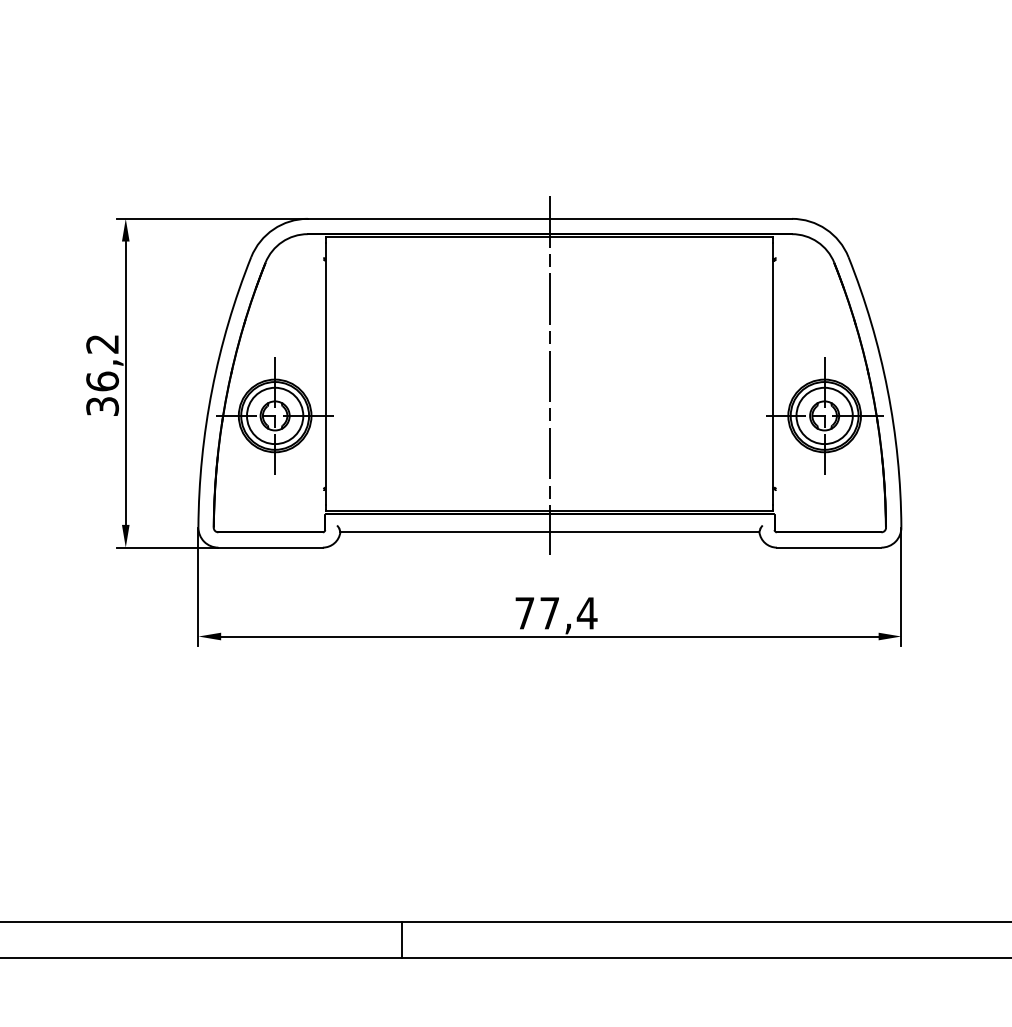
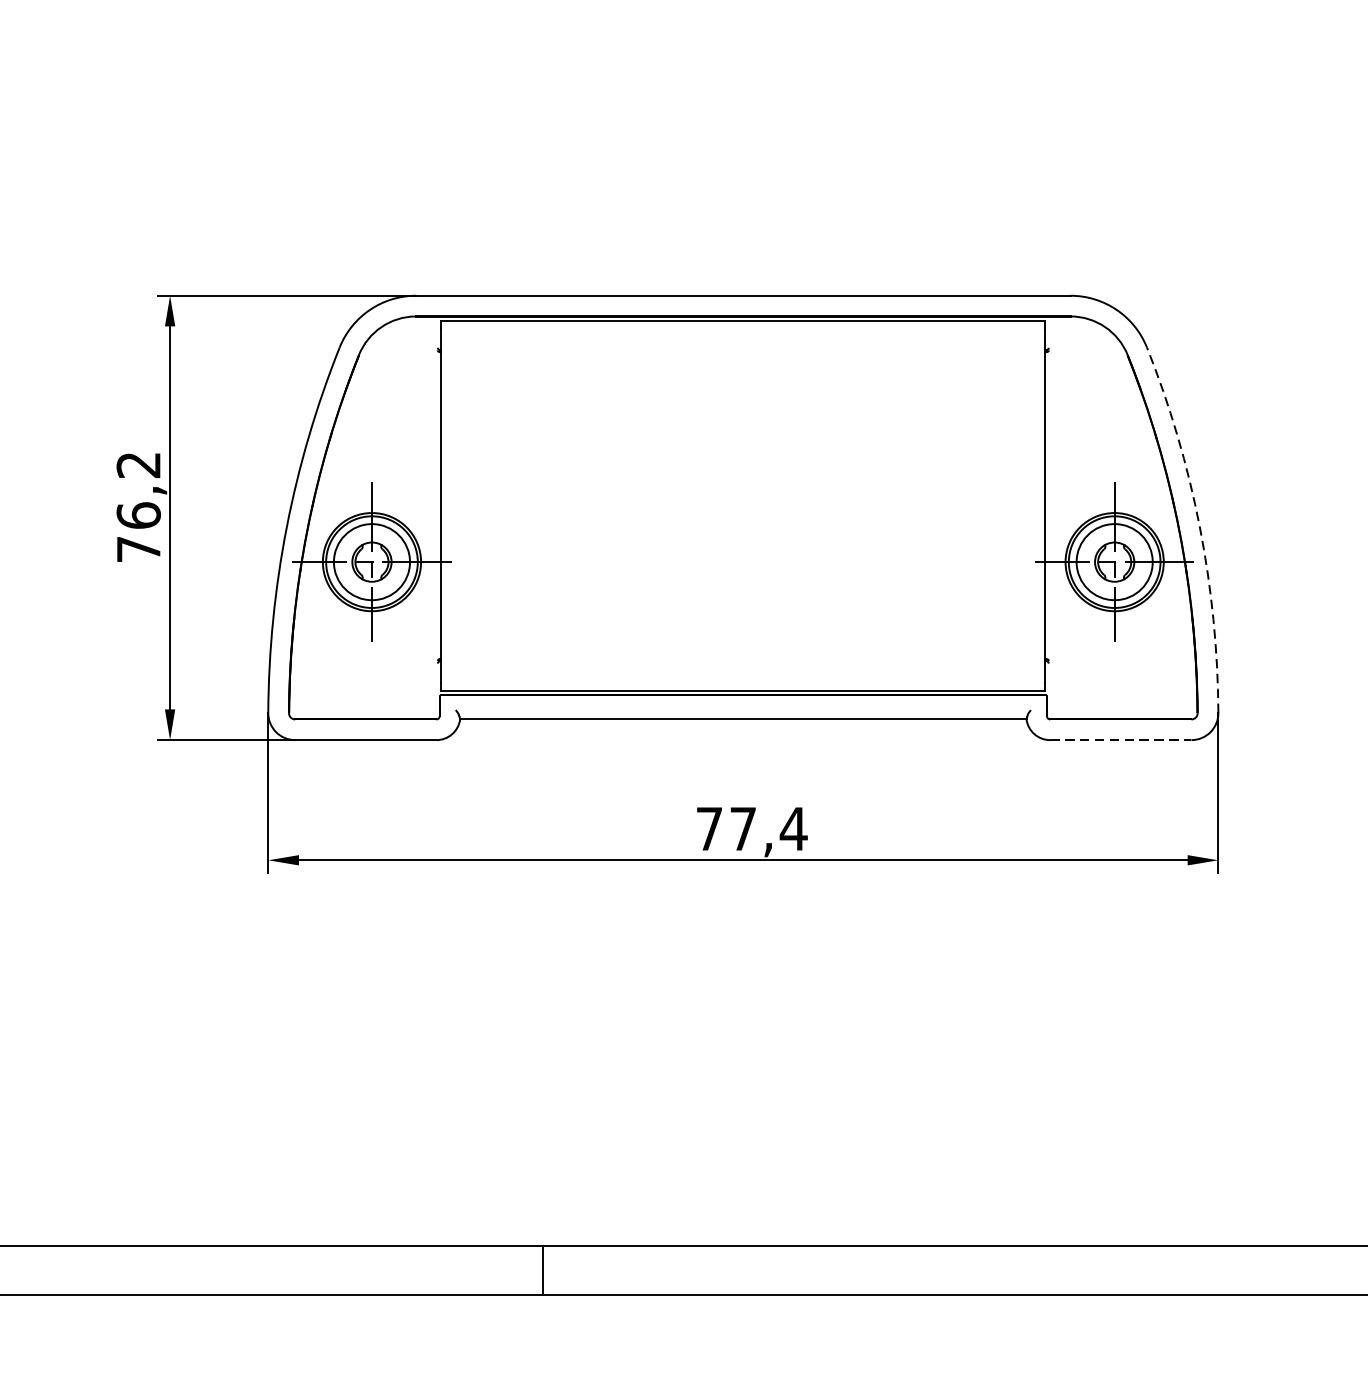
line: (549, 375) -> (742, 507), removed
arc: (887, 389) -> (1199, 526), solid -> dashed
text: (102, 406) -> (138, 549), 36,2 -> 76,2
line: (829, 547) -> (1121, 739), solid -> dashed

